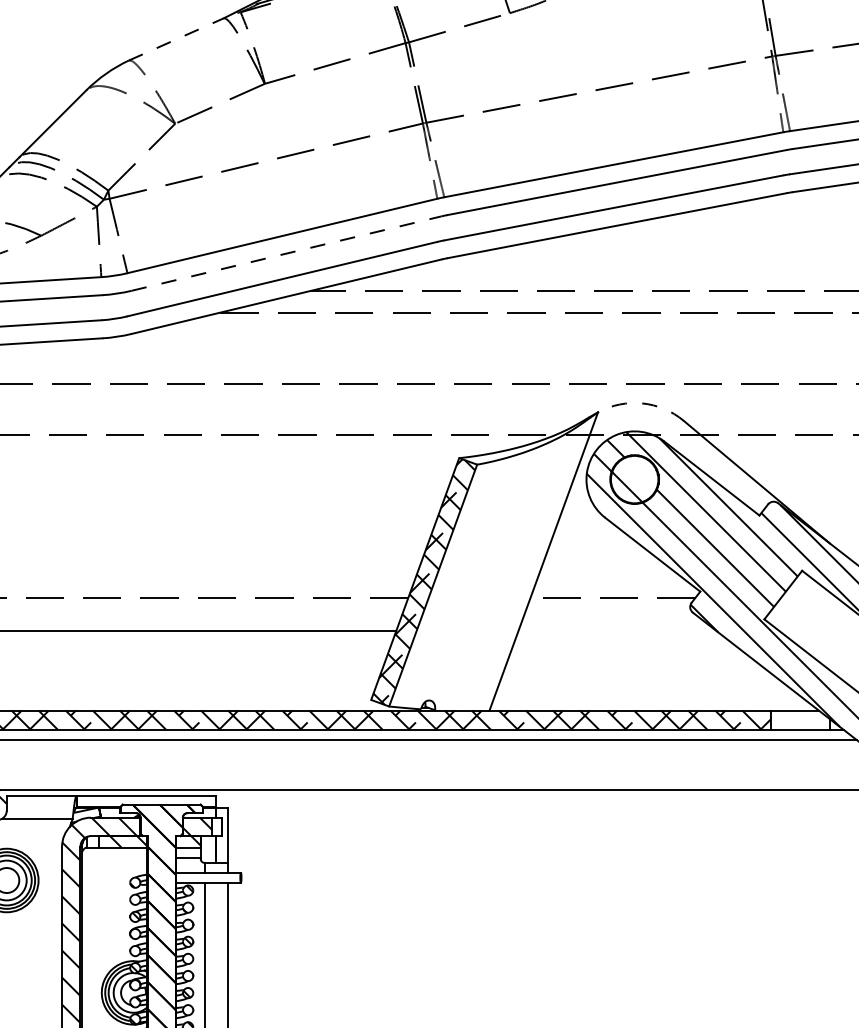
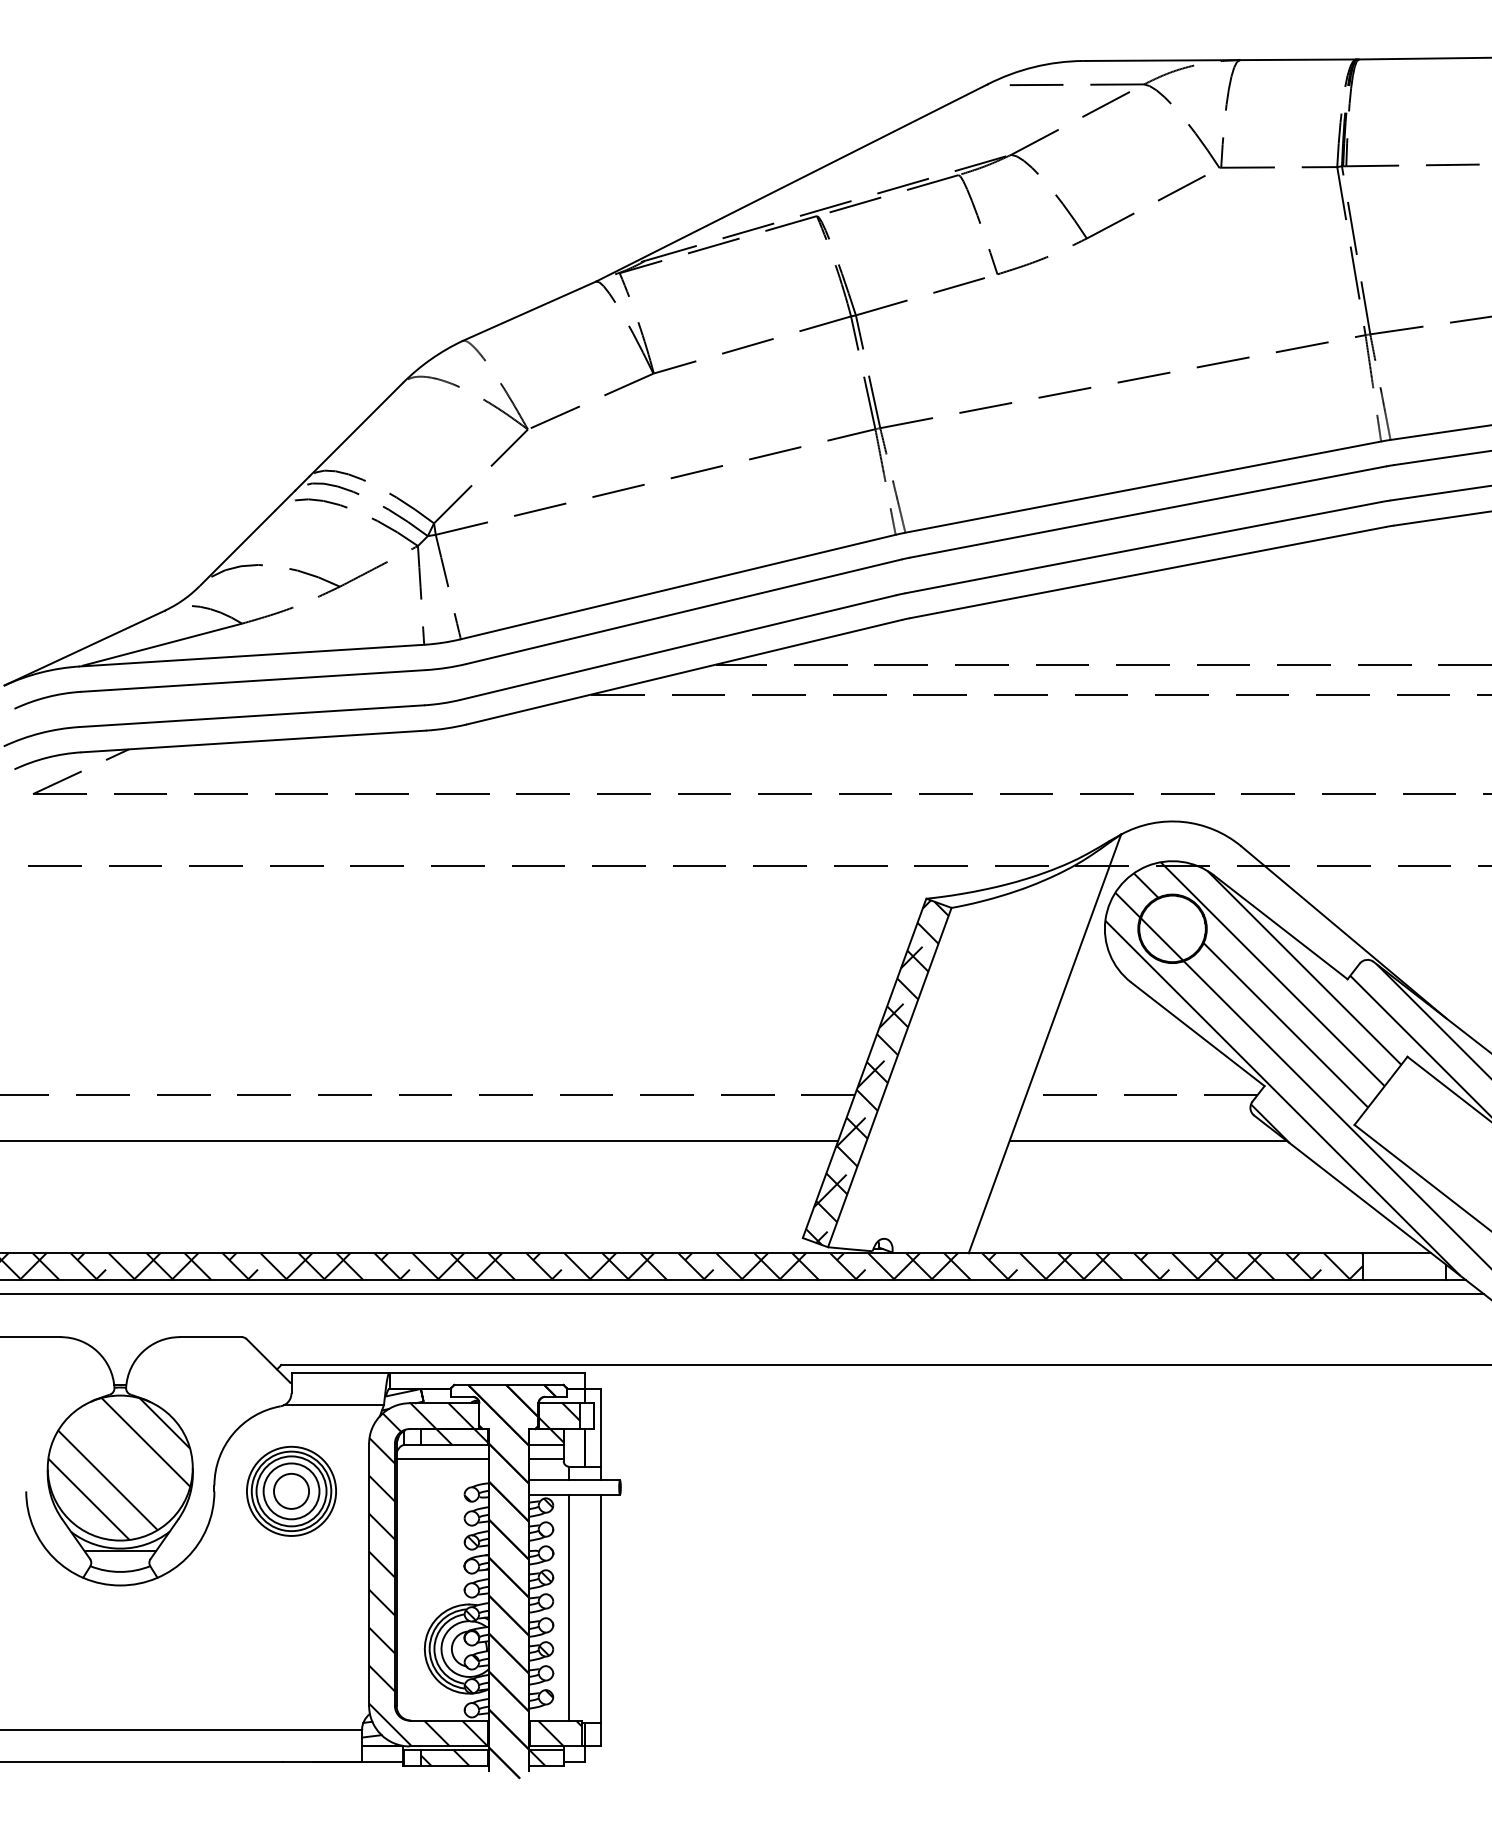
line: (176, 39) -> (529, 311), dashed -> solid
line: (286, 253) -> (684, 611), dashed -> solid
arc: (642, 403) -> (1183, 821), dashed -> solid
line: (616, 631) -> (1147, 1141), added
line: (114, 857) -> (442, 1459), added

